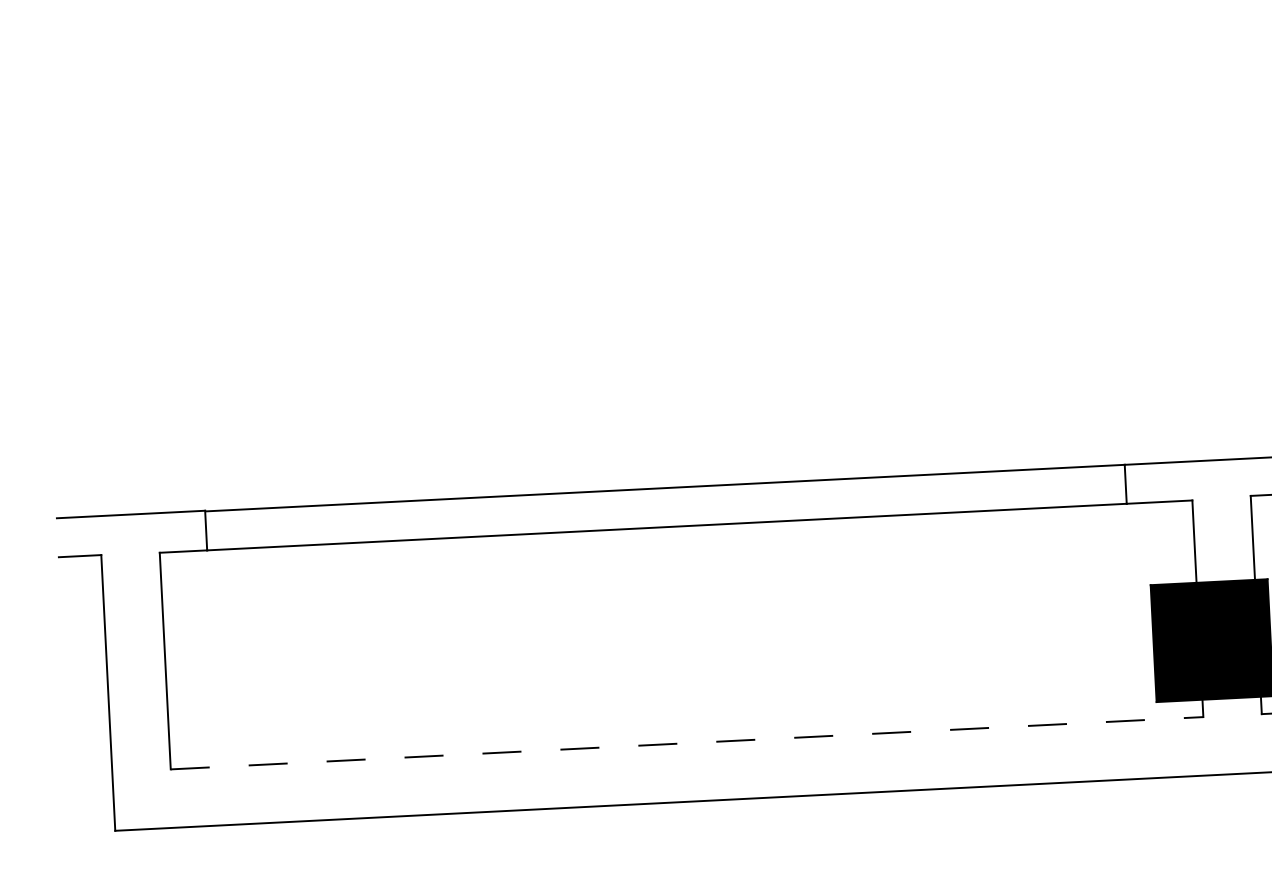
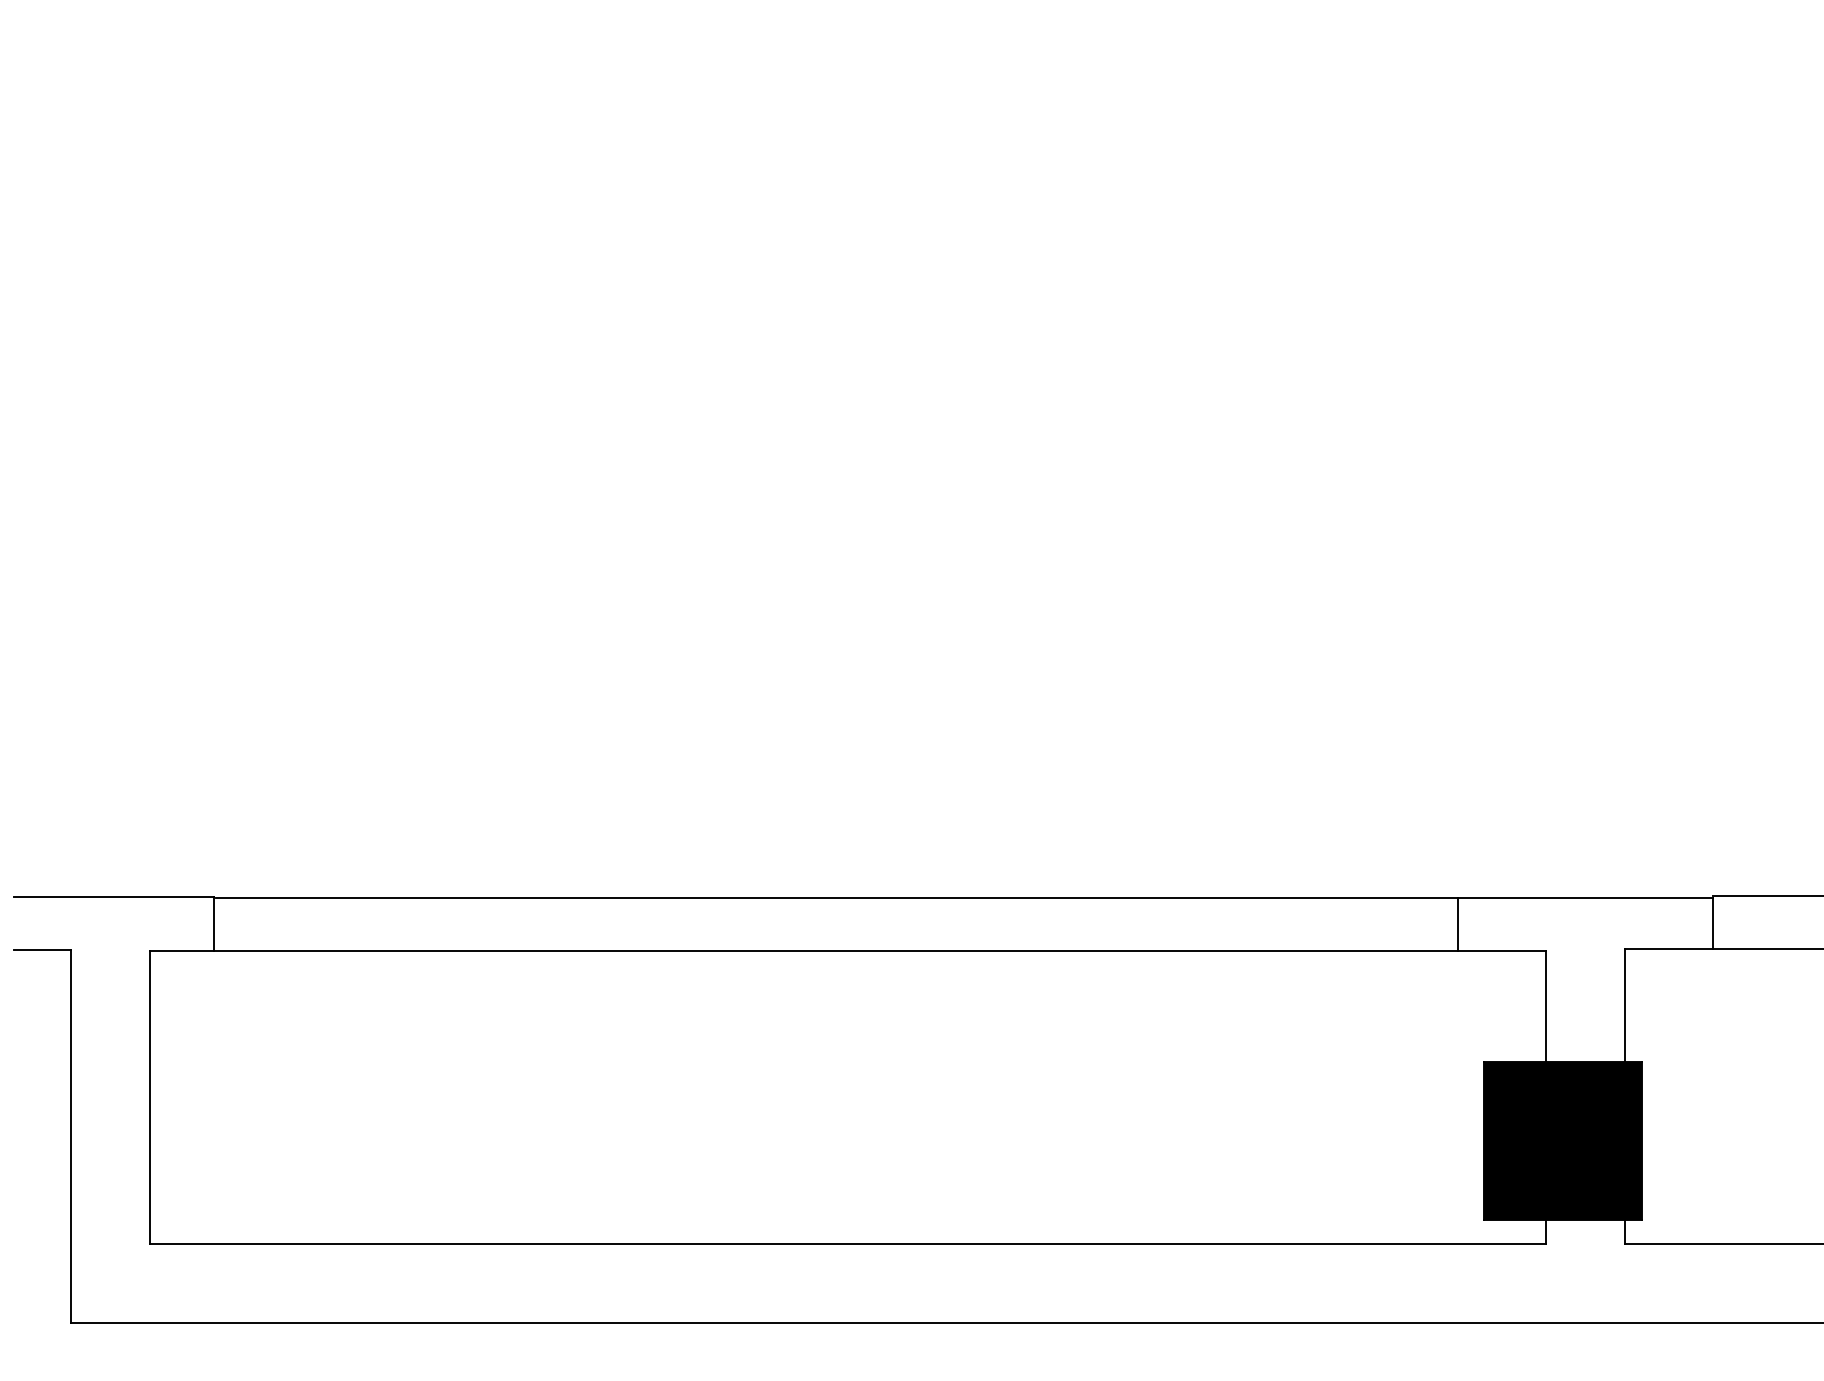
line: (687, 743) -> (848, 1243), dashed -> solid

